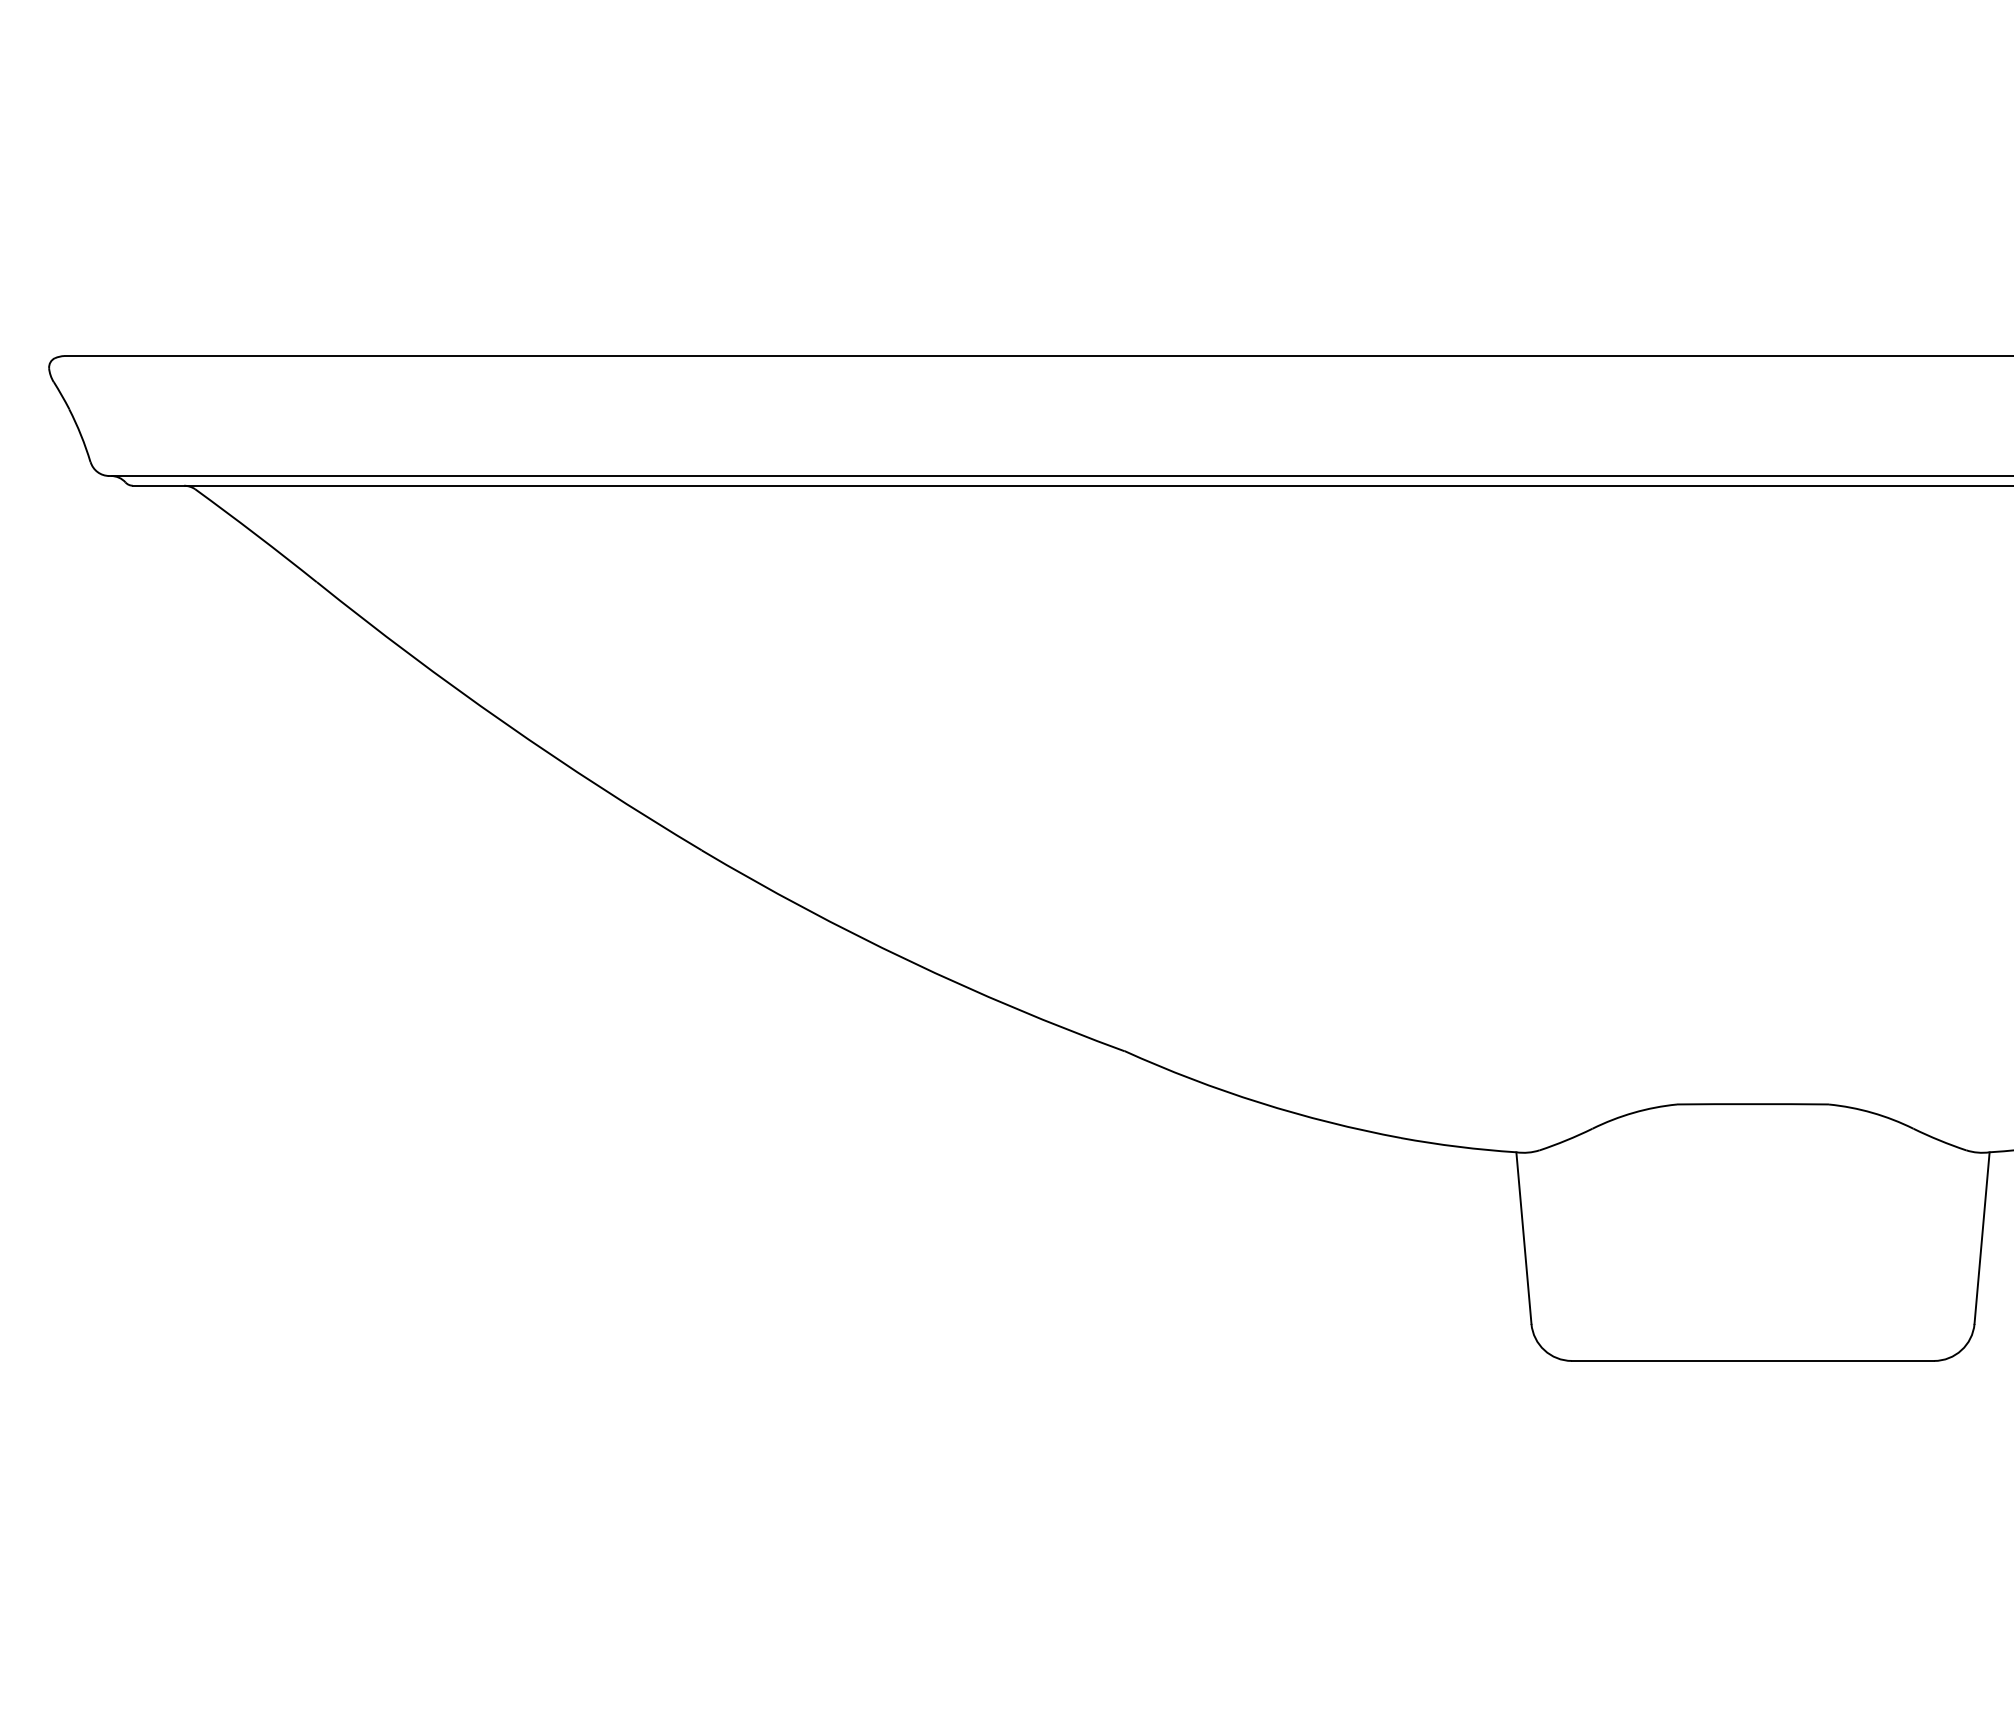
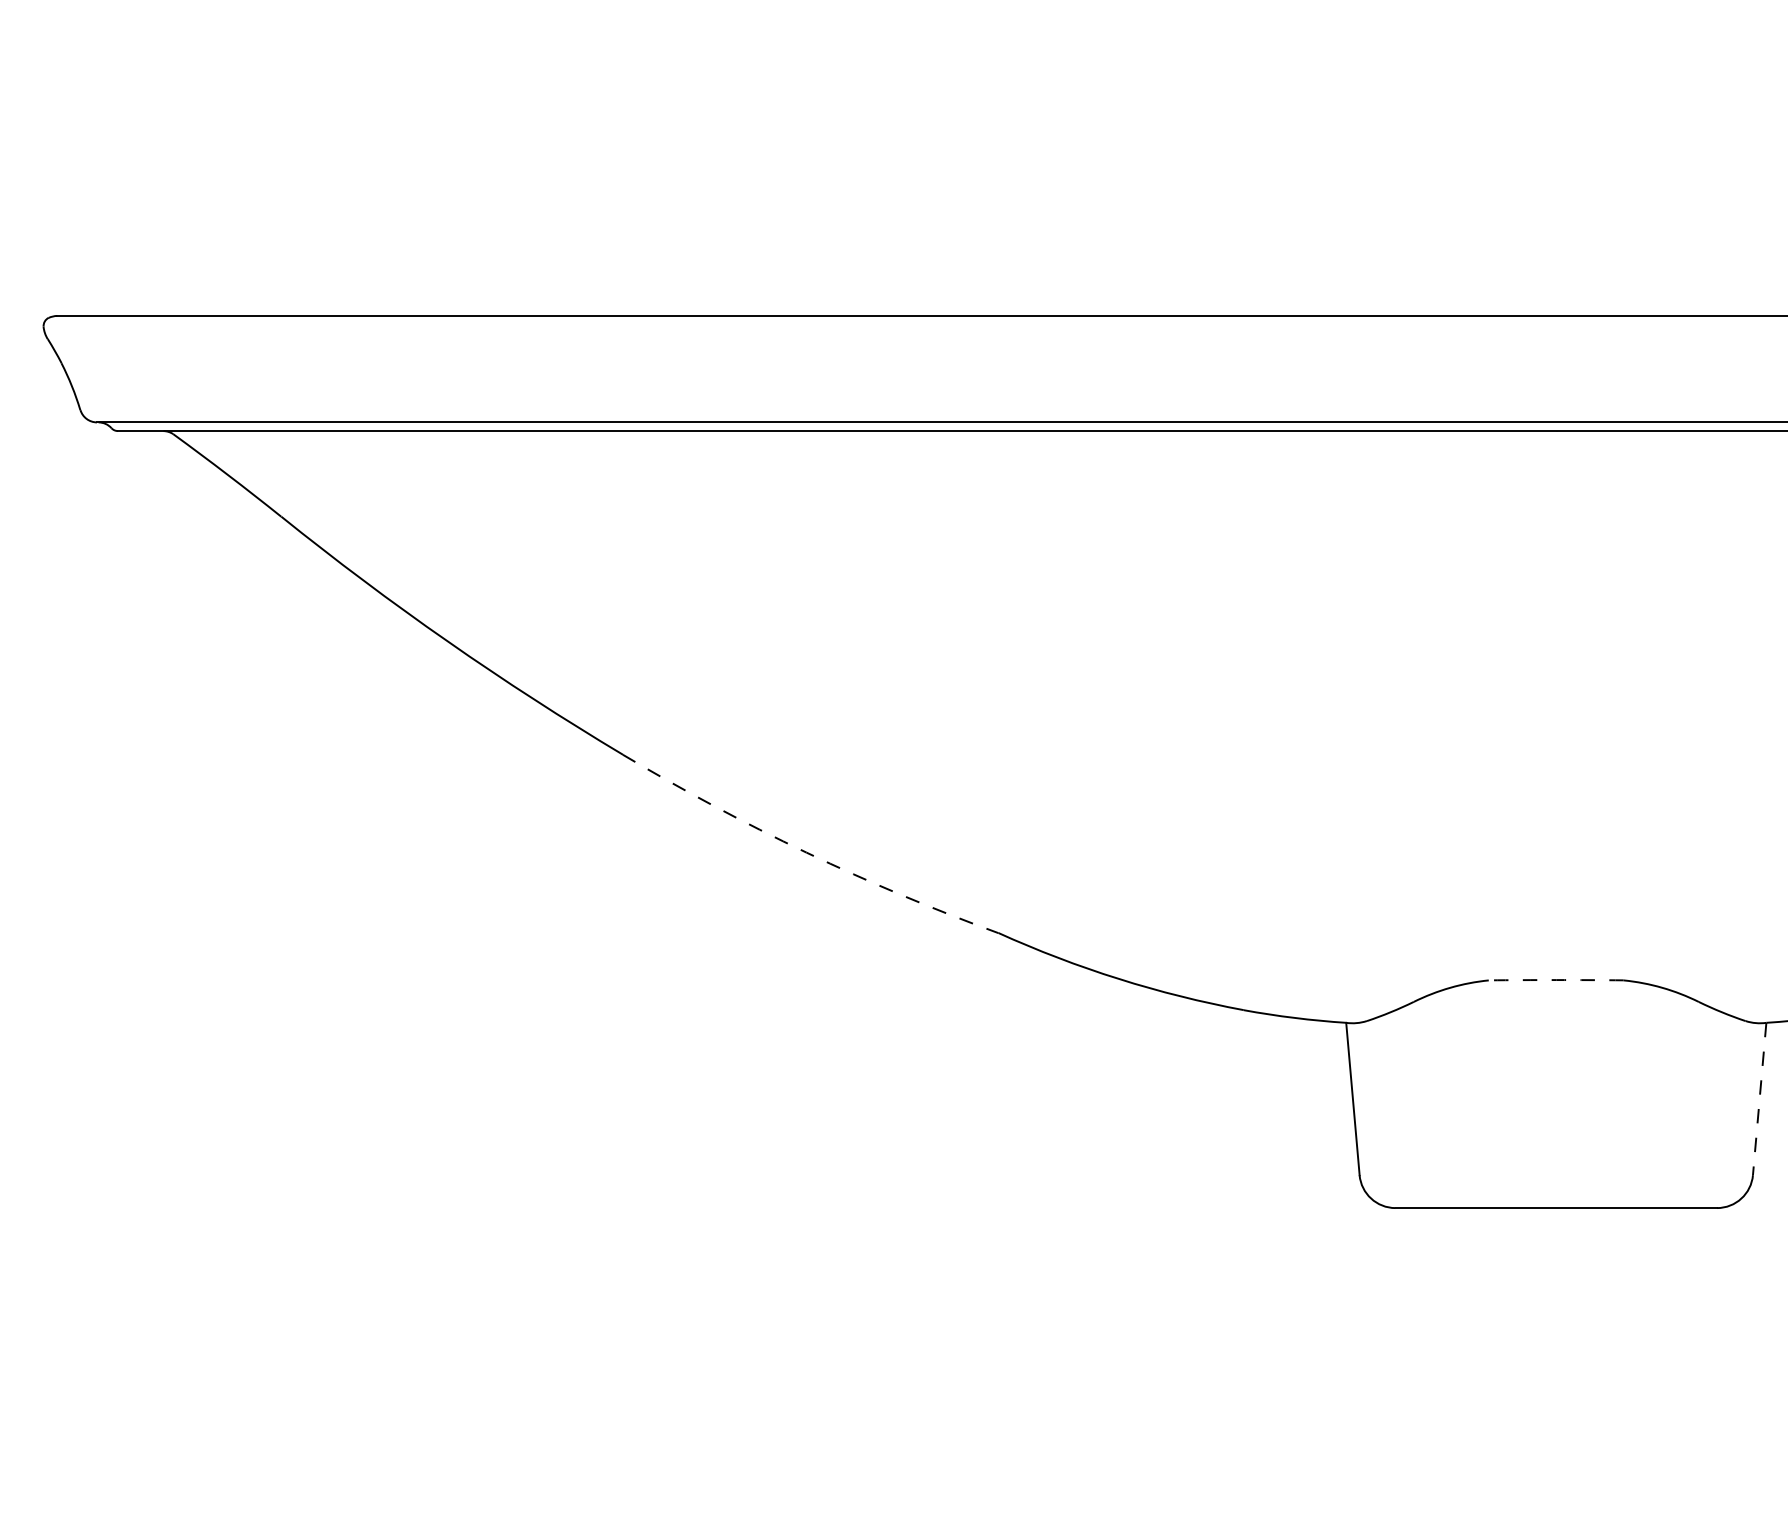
arc: (908, 960) -> (806, 852), solid -> dashed
arc: (1752, 1104) -> (1555, 980), solid -> dashed
line: (1982, 1238) -> (1760, 1099), solid -> dashed

